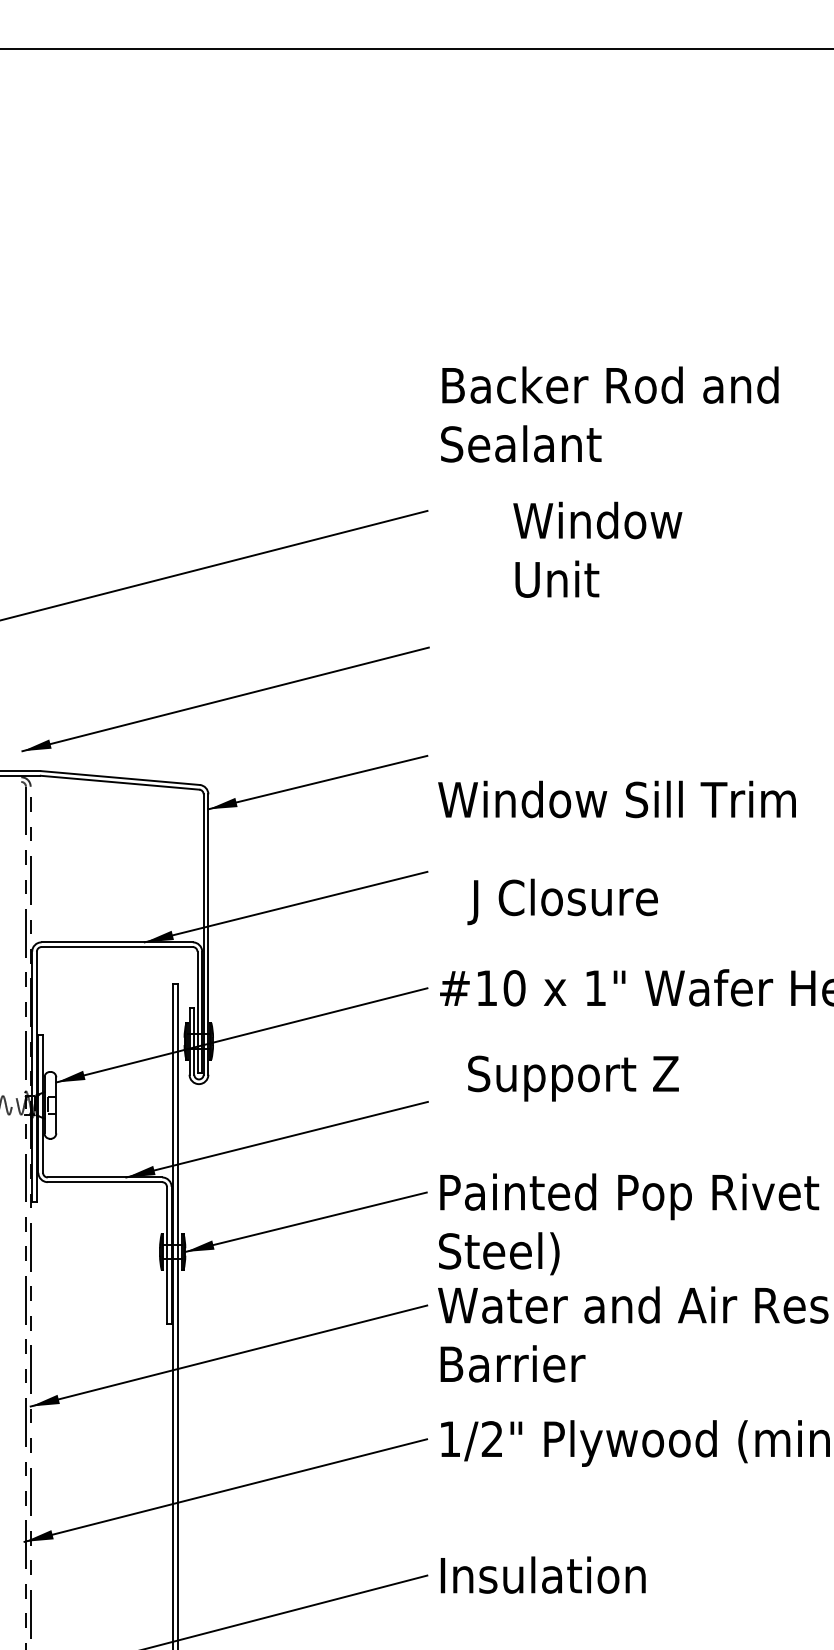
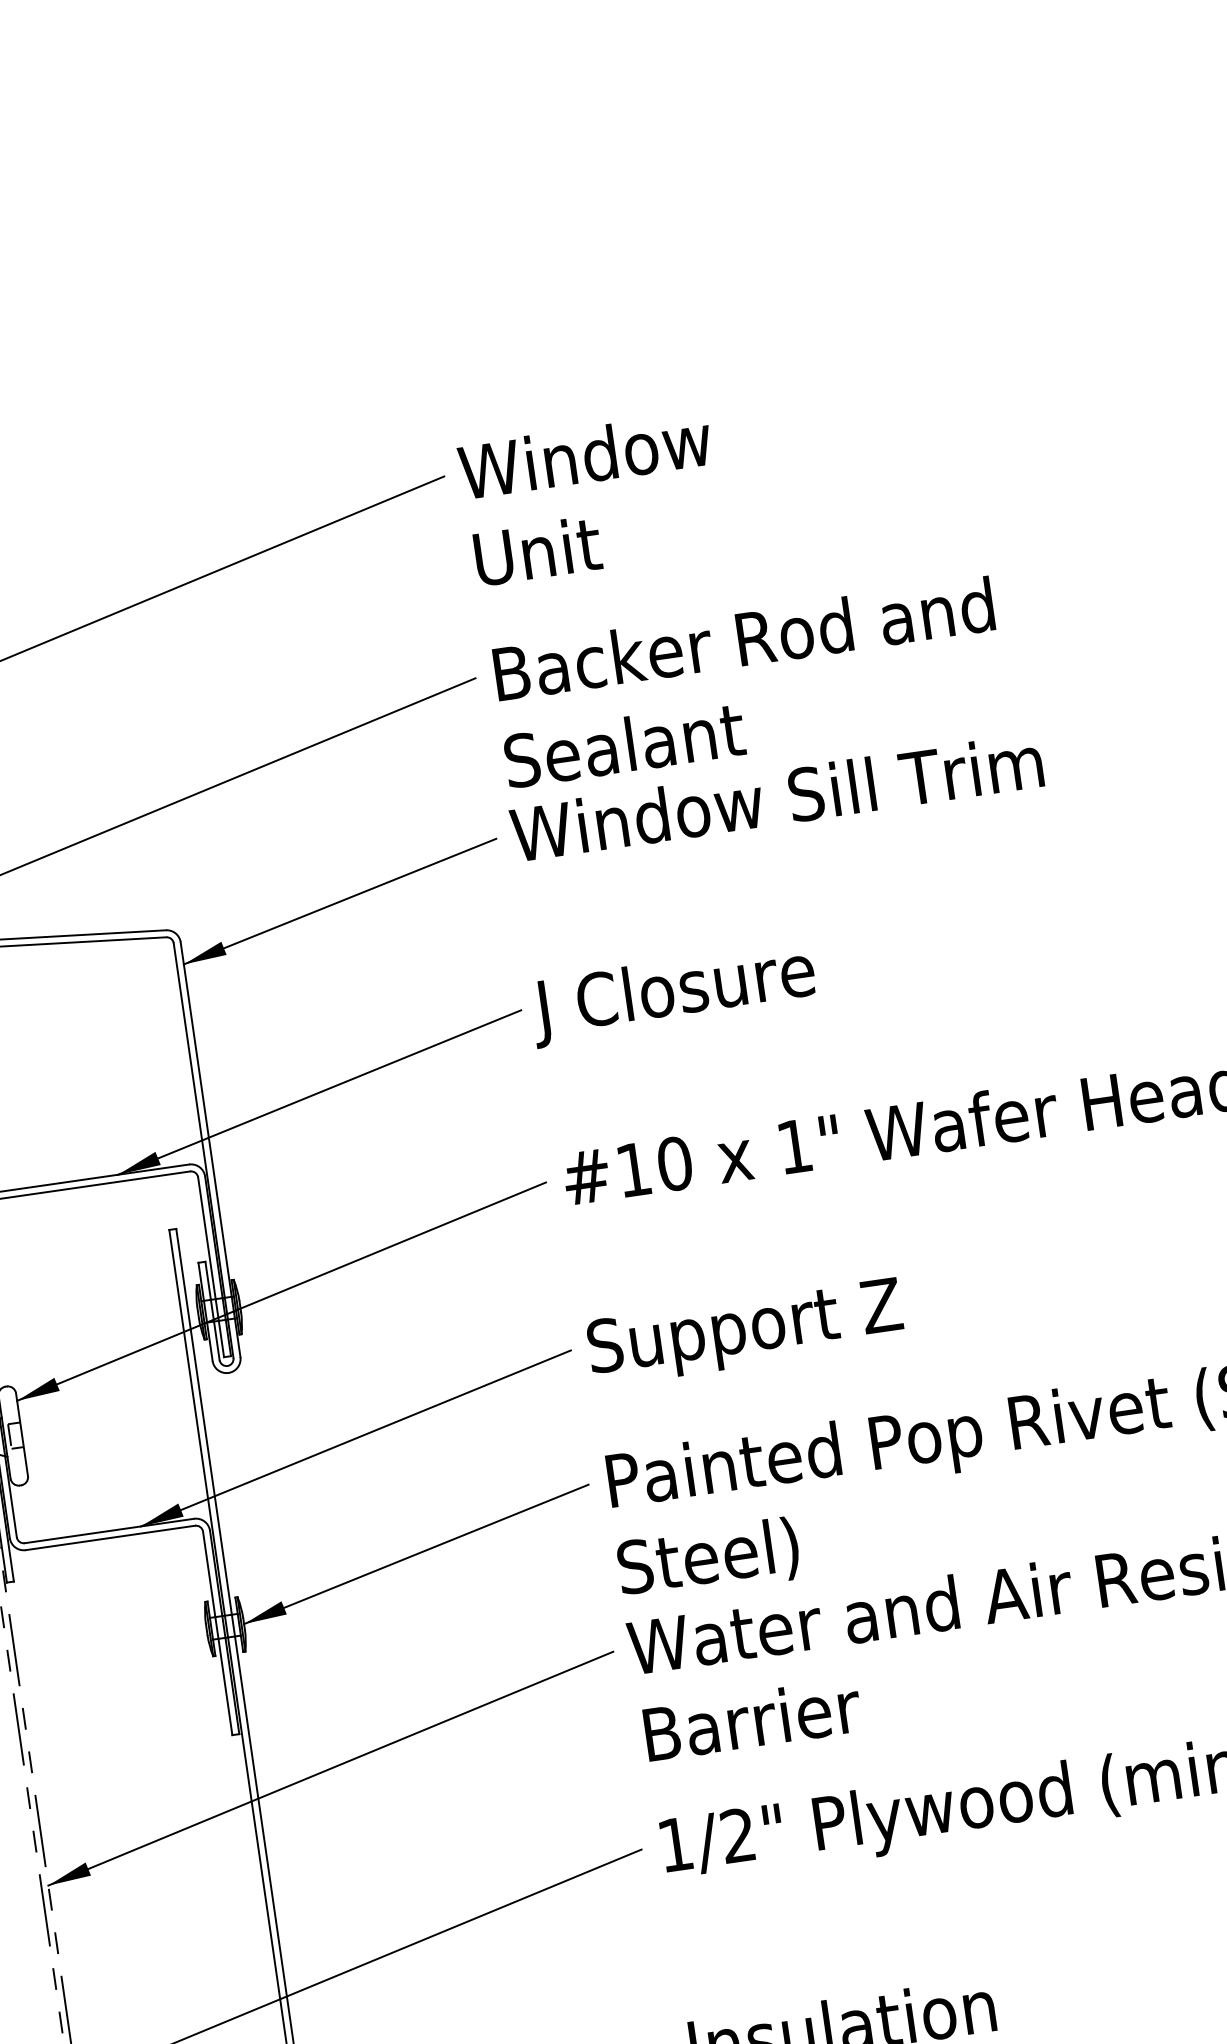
text: (609, 414) -> (748, 682), moved
text: (597, 549) -> (590, 498), moved
text: (616, 799) -> (776, 797), moved
text: (562, 901) -> (672, 993), moved
text: (573, 1078) -> (745, 1332), moved

